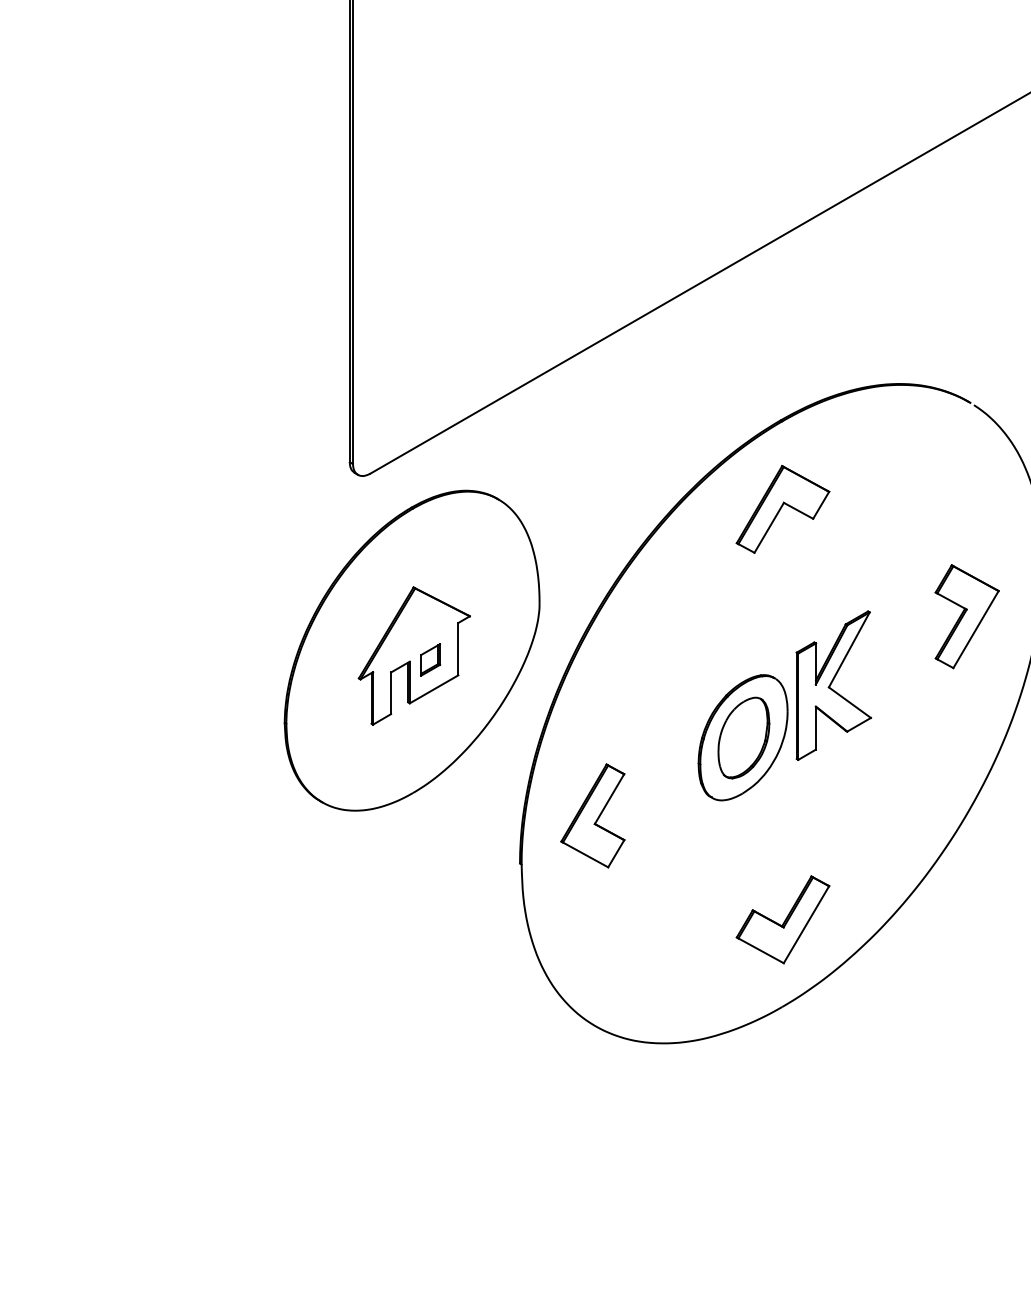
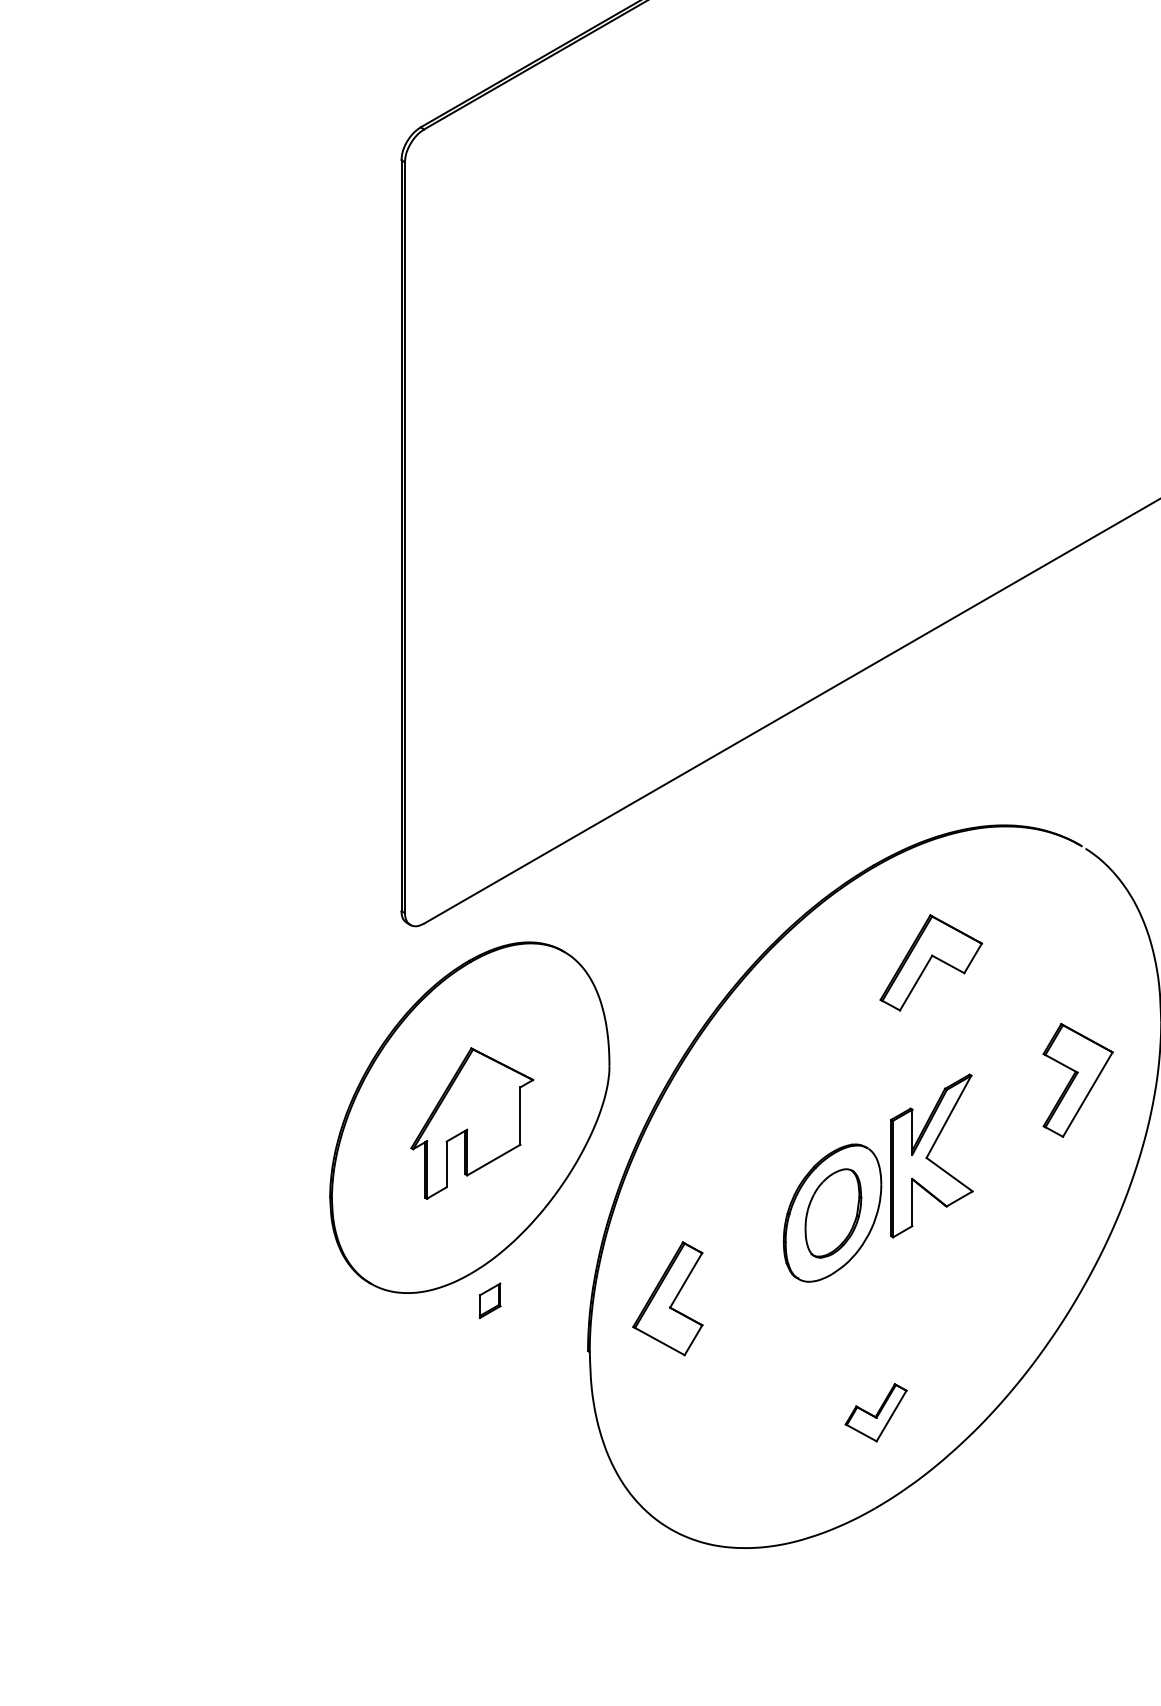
part: (782, 509) -> (930, 962), moved
part: (430, 659) -> (489, 1300), moved
part: (782, 919) -> (875, 1412), size x0.6

